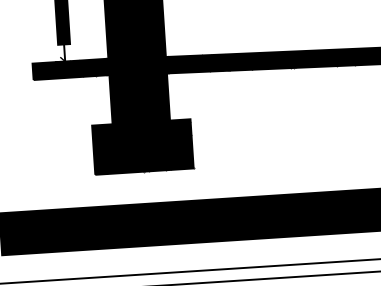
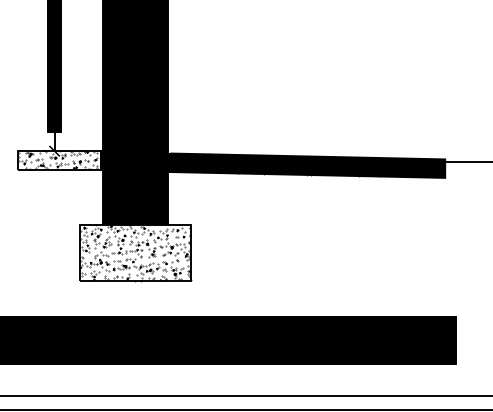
fill: (69, 69) -> (59, 160), removed
fill: (142, 146) -> (135, 252), removed

